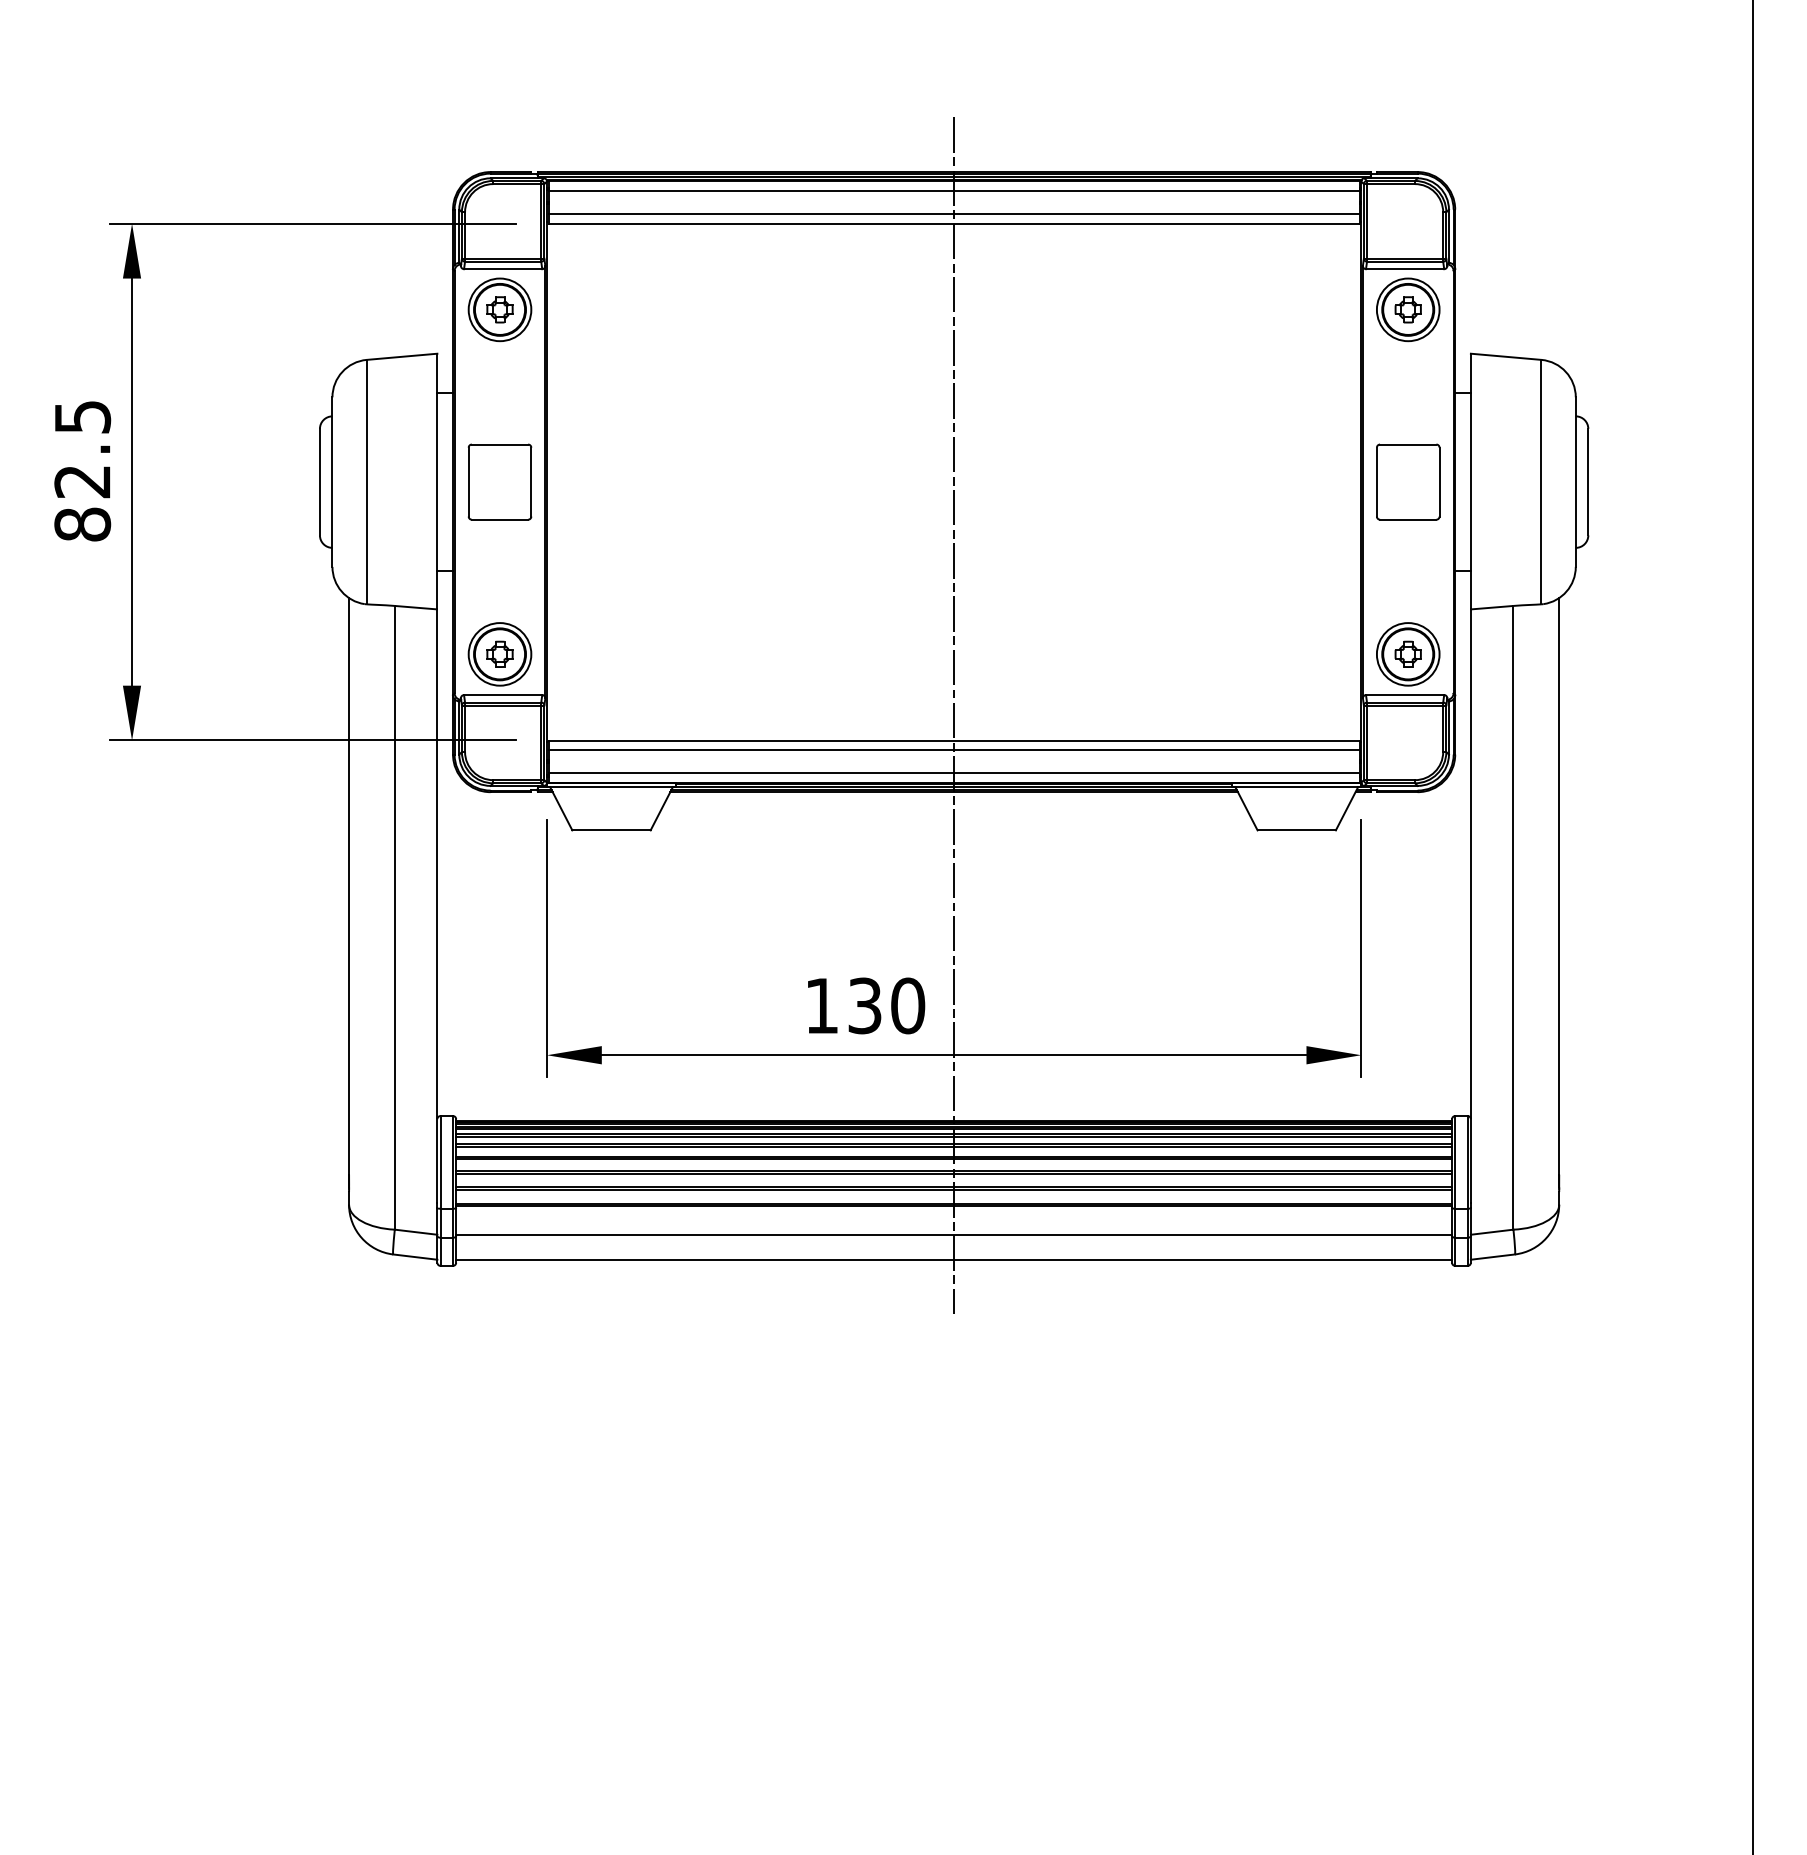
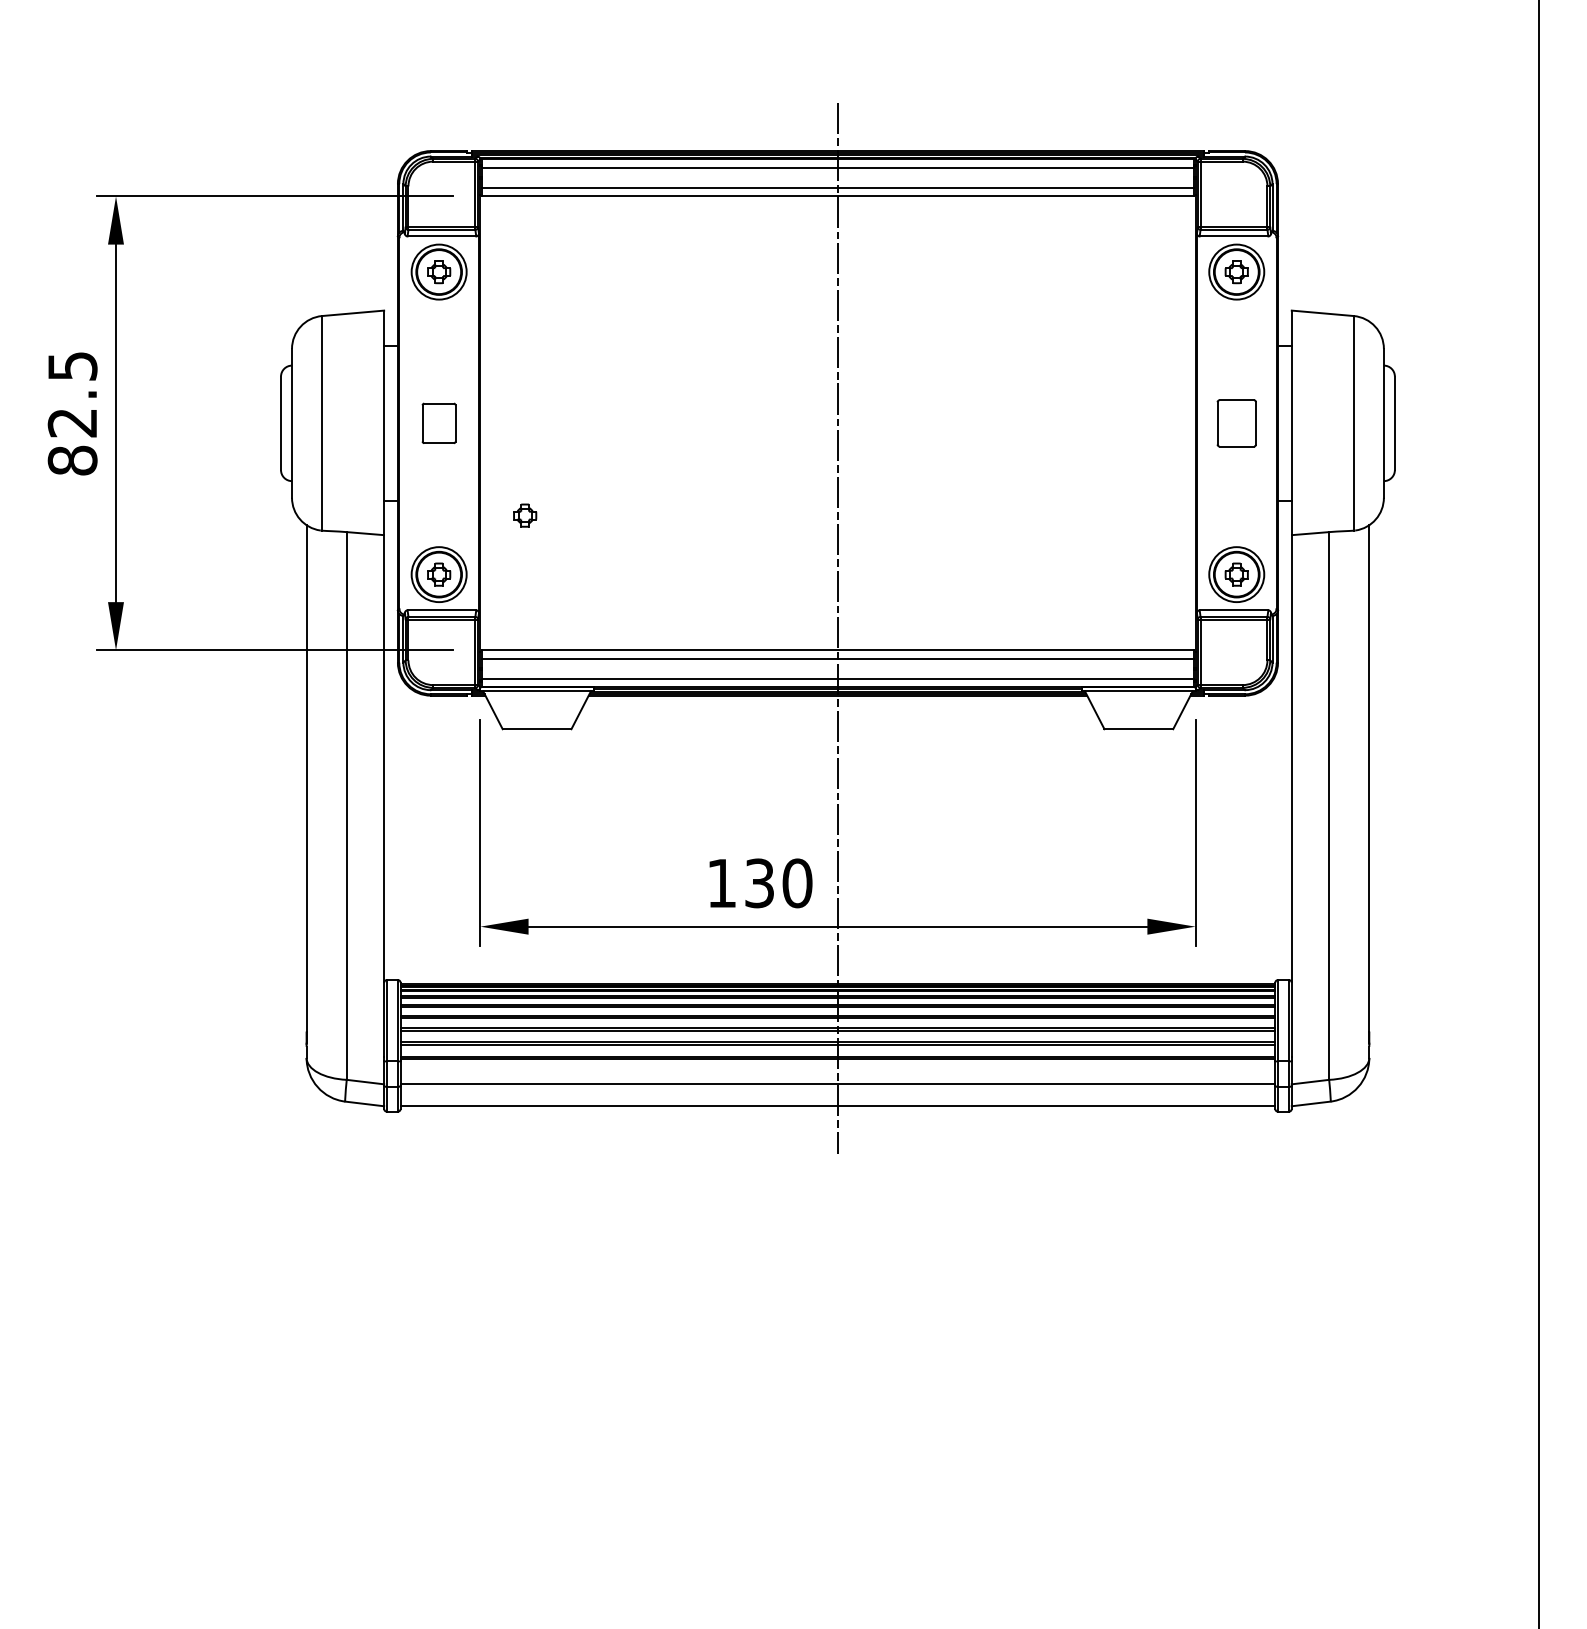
part: (499, 482) -> (438, 423), size x0.6
part: (1407, 482) -> (1236, 423), size x0.7
part: (598, 587) -> (525, 515), added

